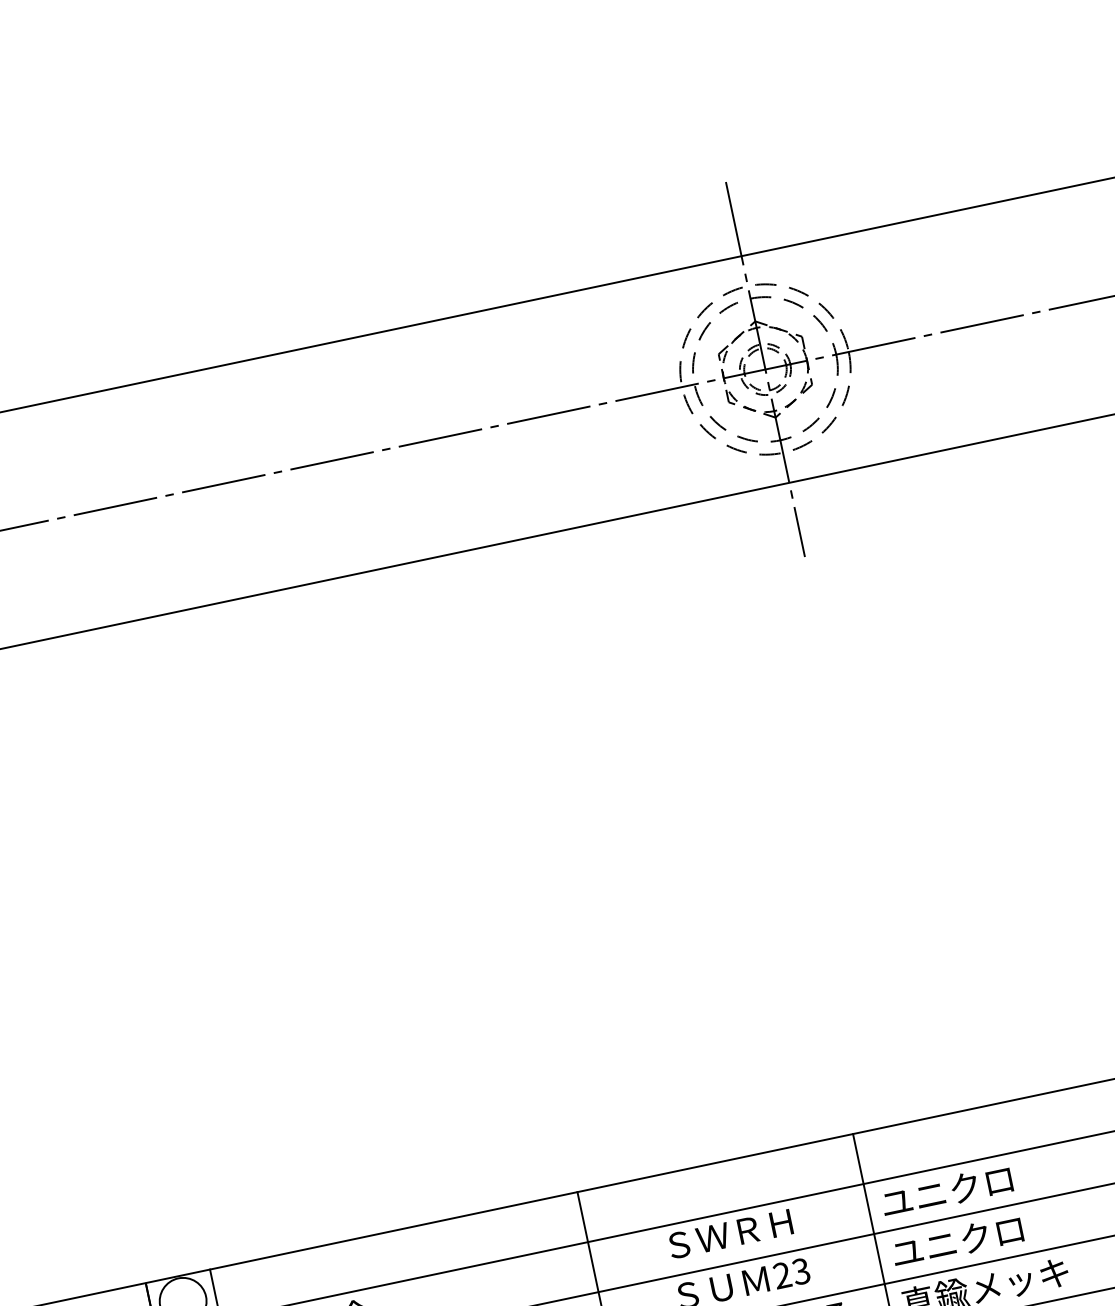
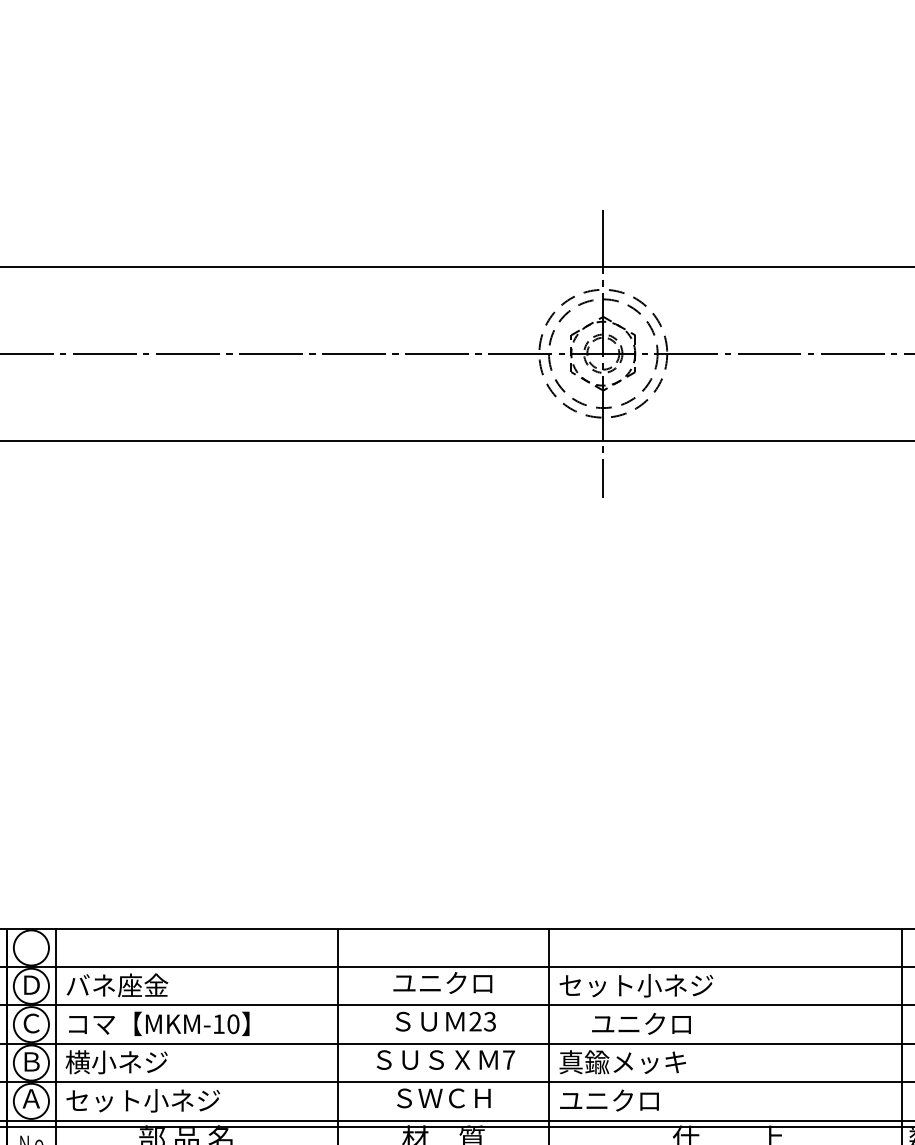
text: (982, 1184) -> (636, 985), ユニクロ -> セット小ネジ
text: (728, 1233) -> (442, 982), ＳＷＲＨ -> ユニクロ
text: (957, 1241) -> (641, 1023), moved

